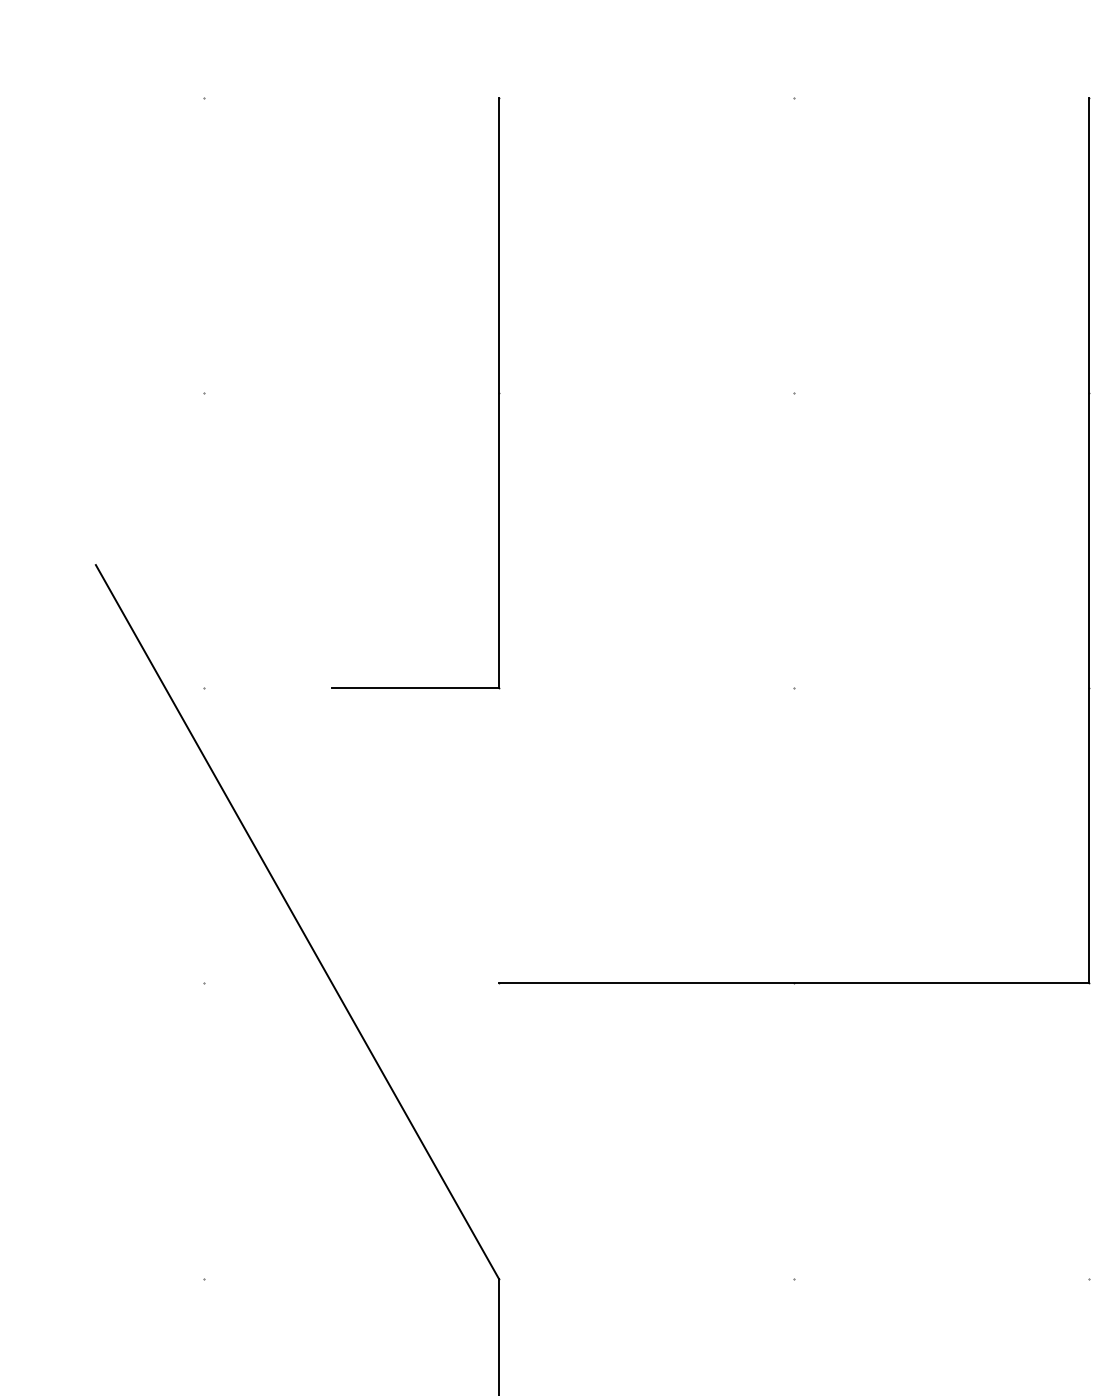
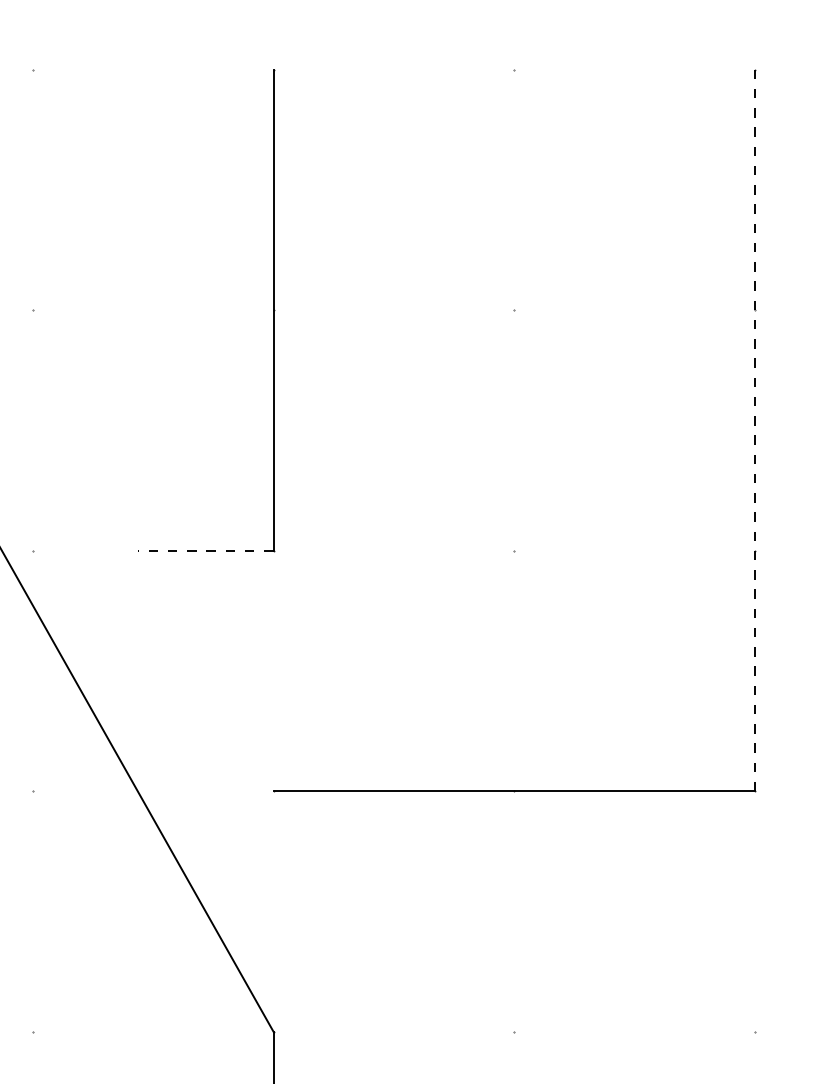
line: (1089, 540) -> (755, 430), solid -> dashed
line: (414, 688) -> (204, 551), solid -> dashed

